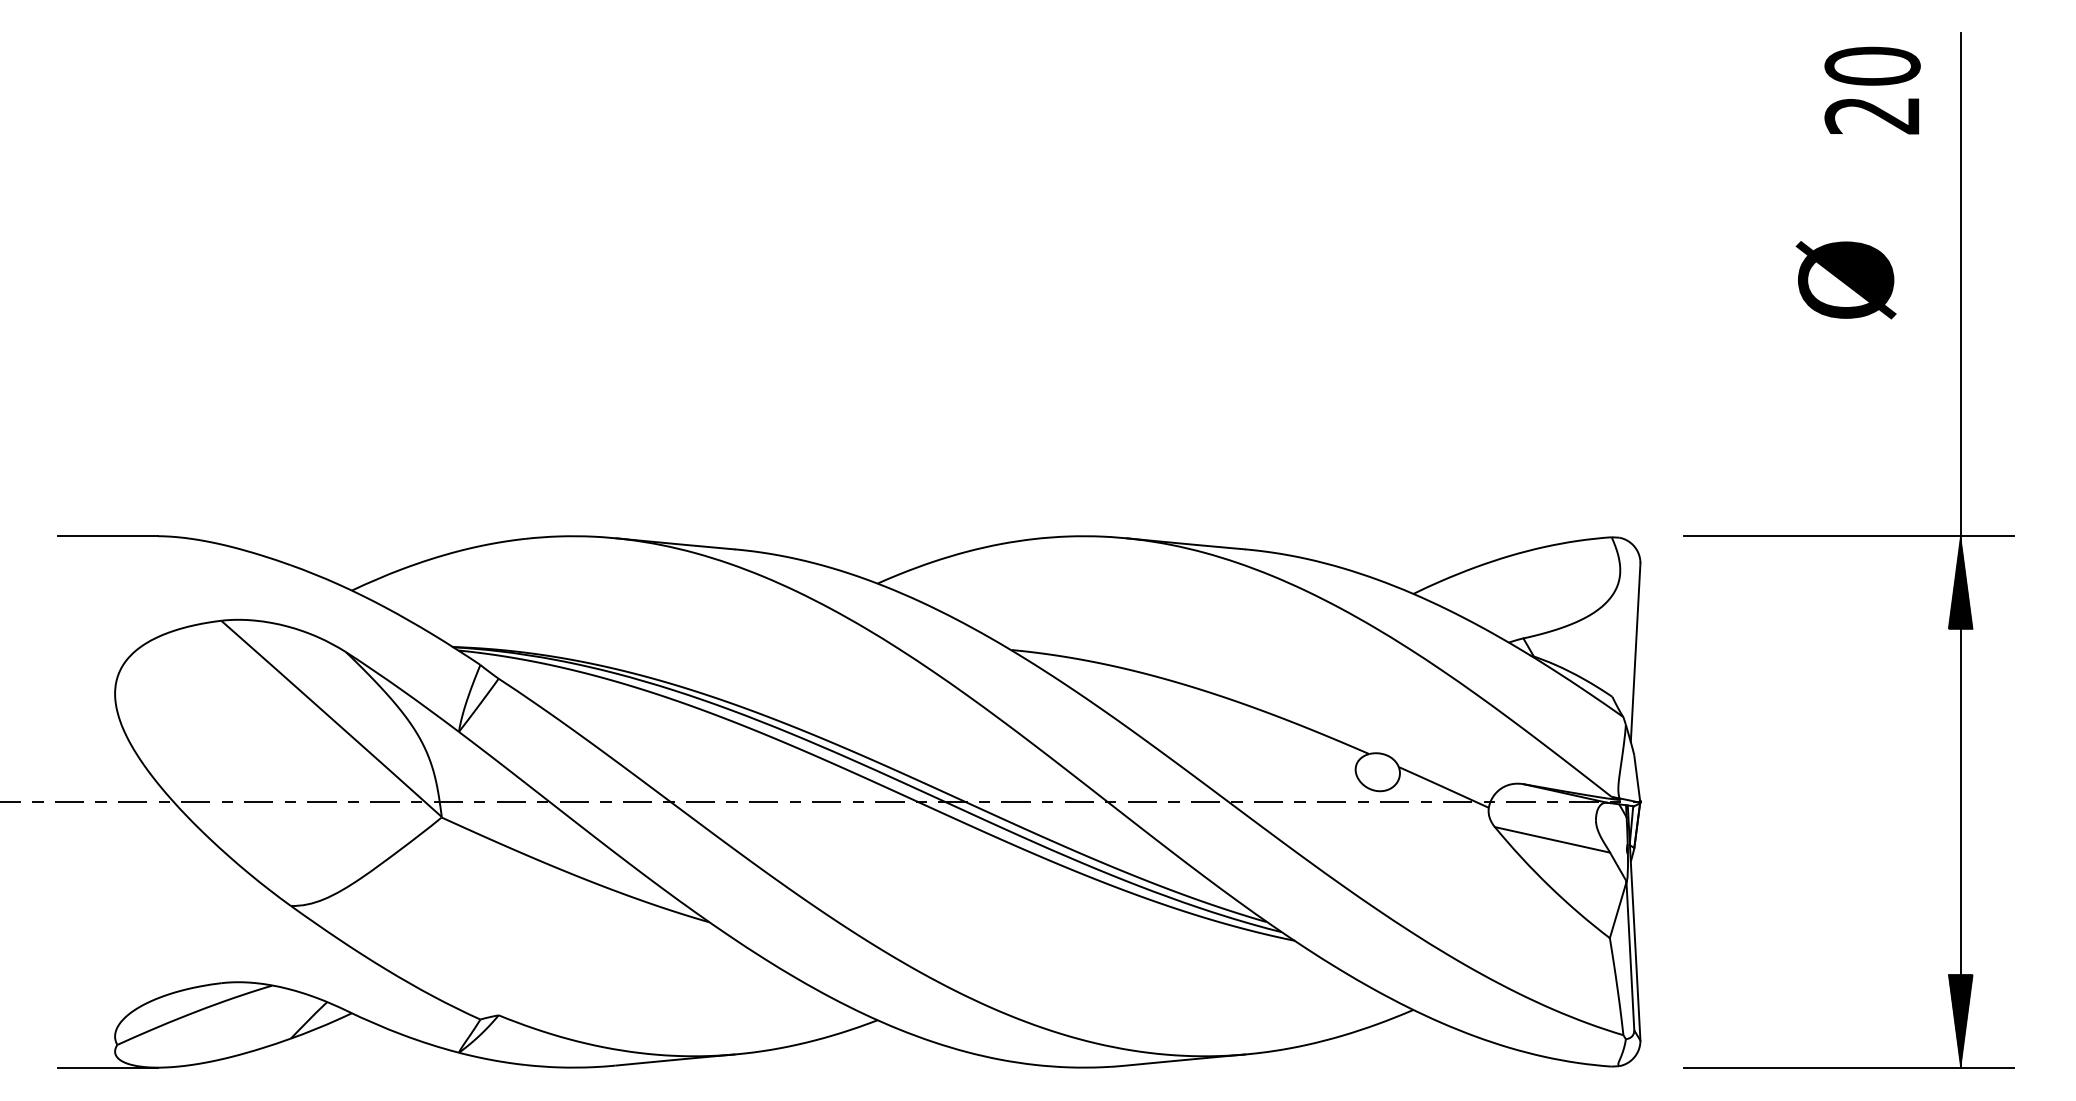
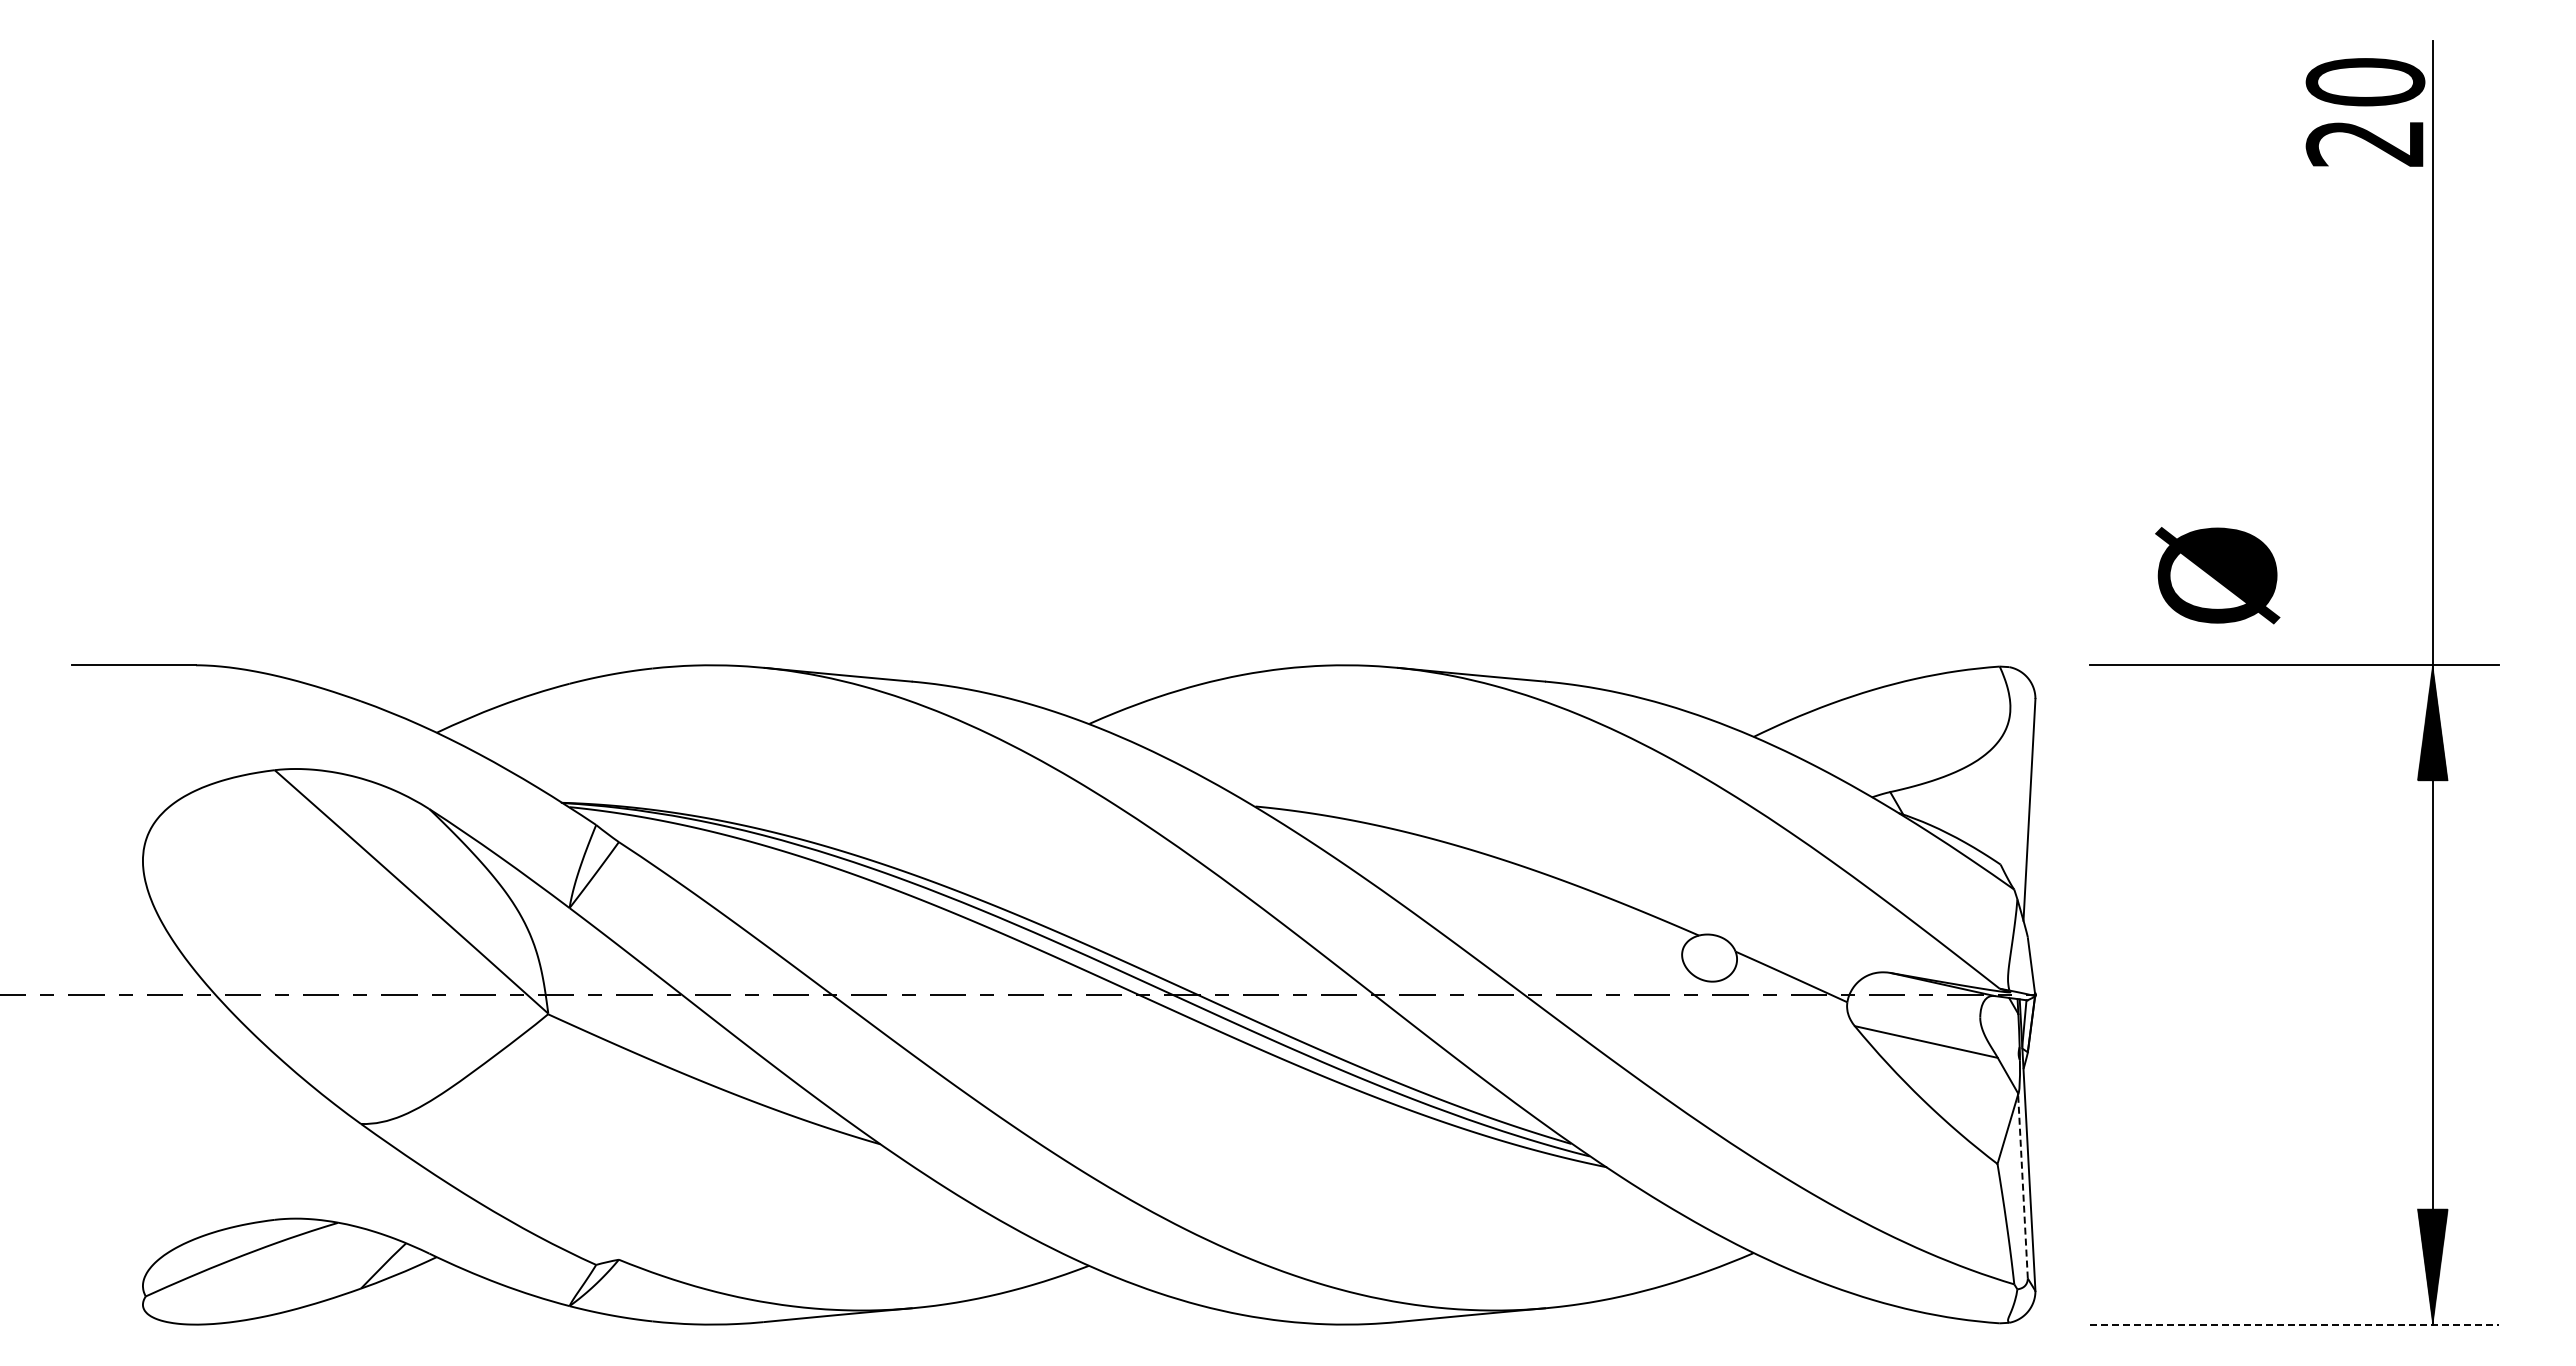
text: (1872, 90) -> (2365, 112), moved
text: (1846, 280) -> (2217, 575), moved
line: (1630, 956) -> (2022, 1186), solid -> dashed
line: (108, 1067) -> (134, 1324), removed
line: (1849, 1067) -> (2294, 1324), solid -> dashed

